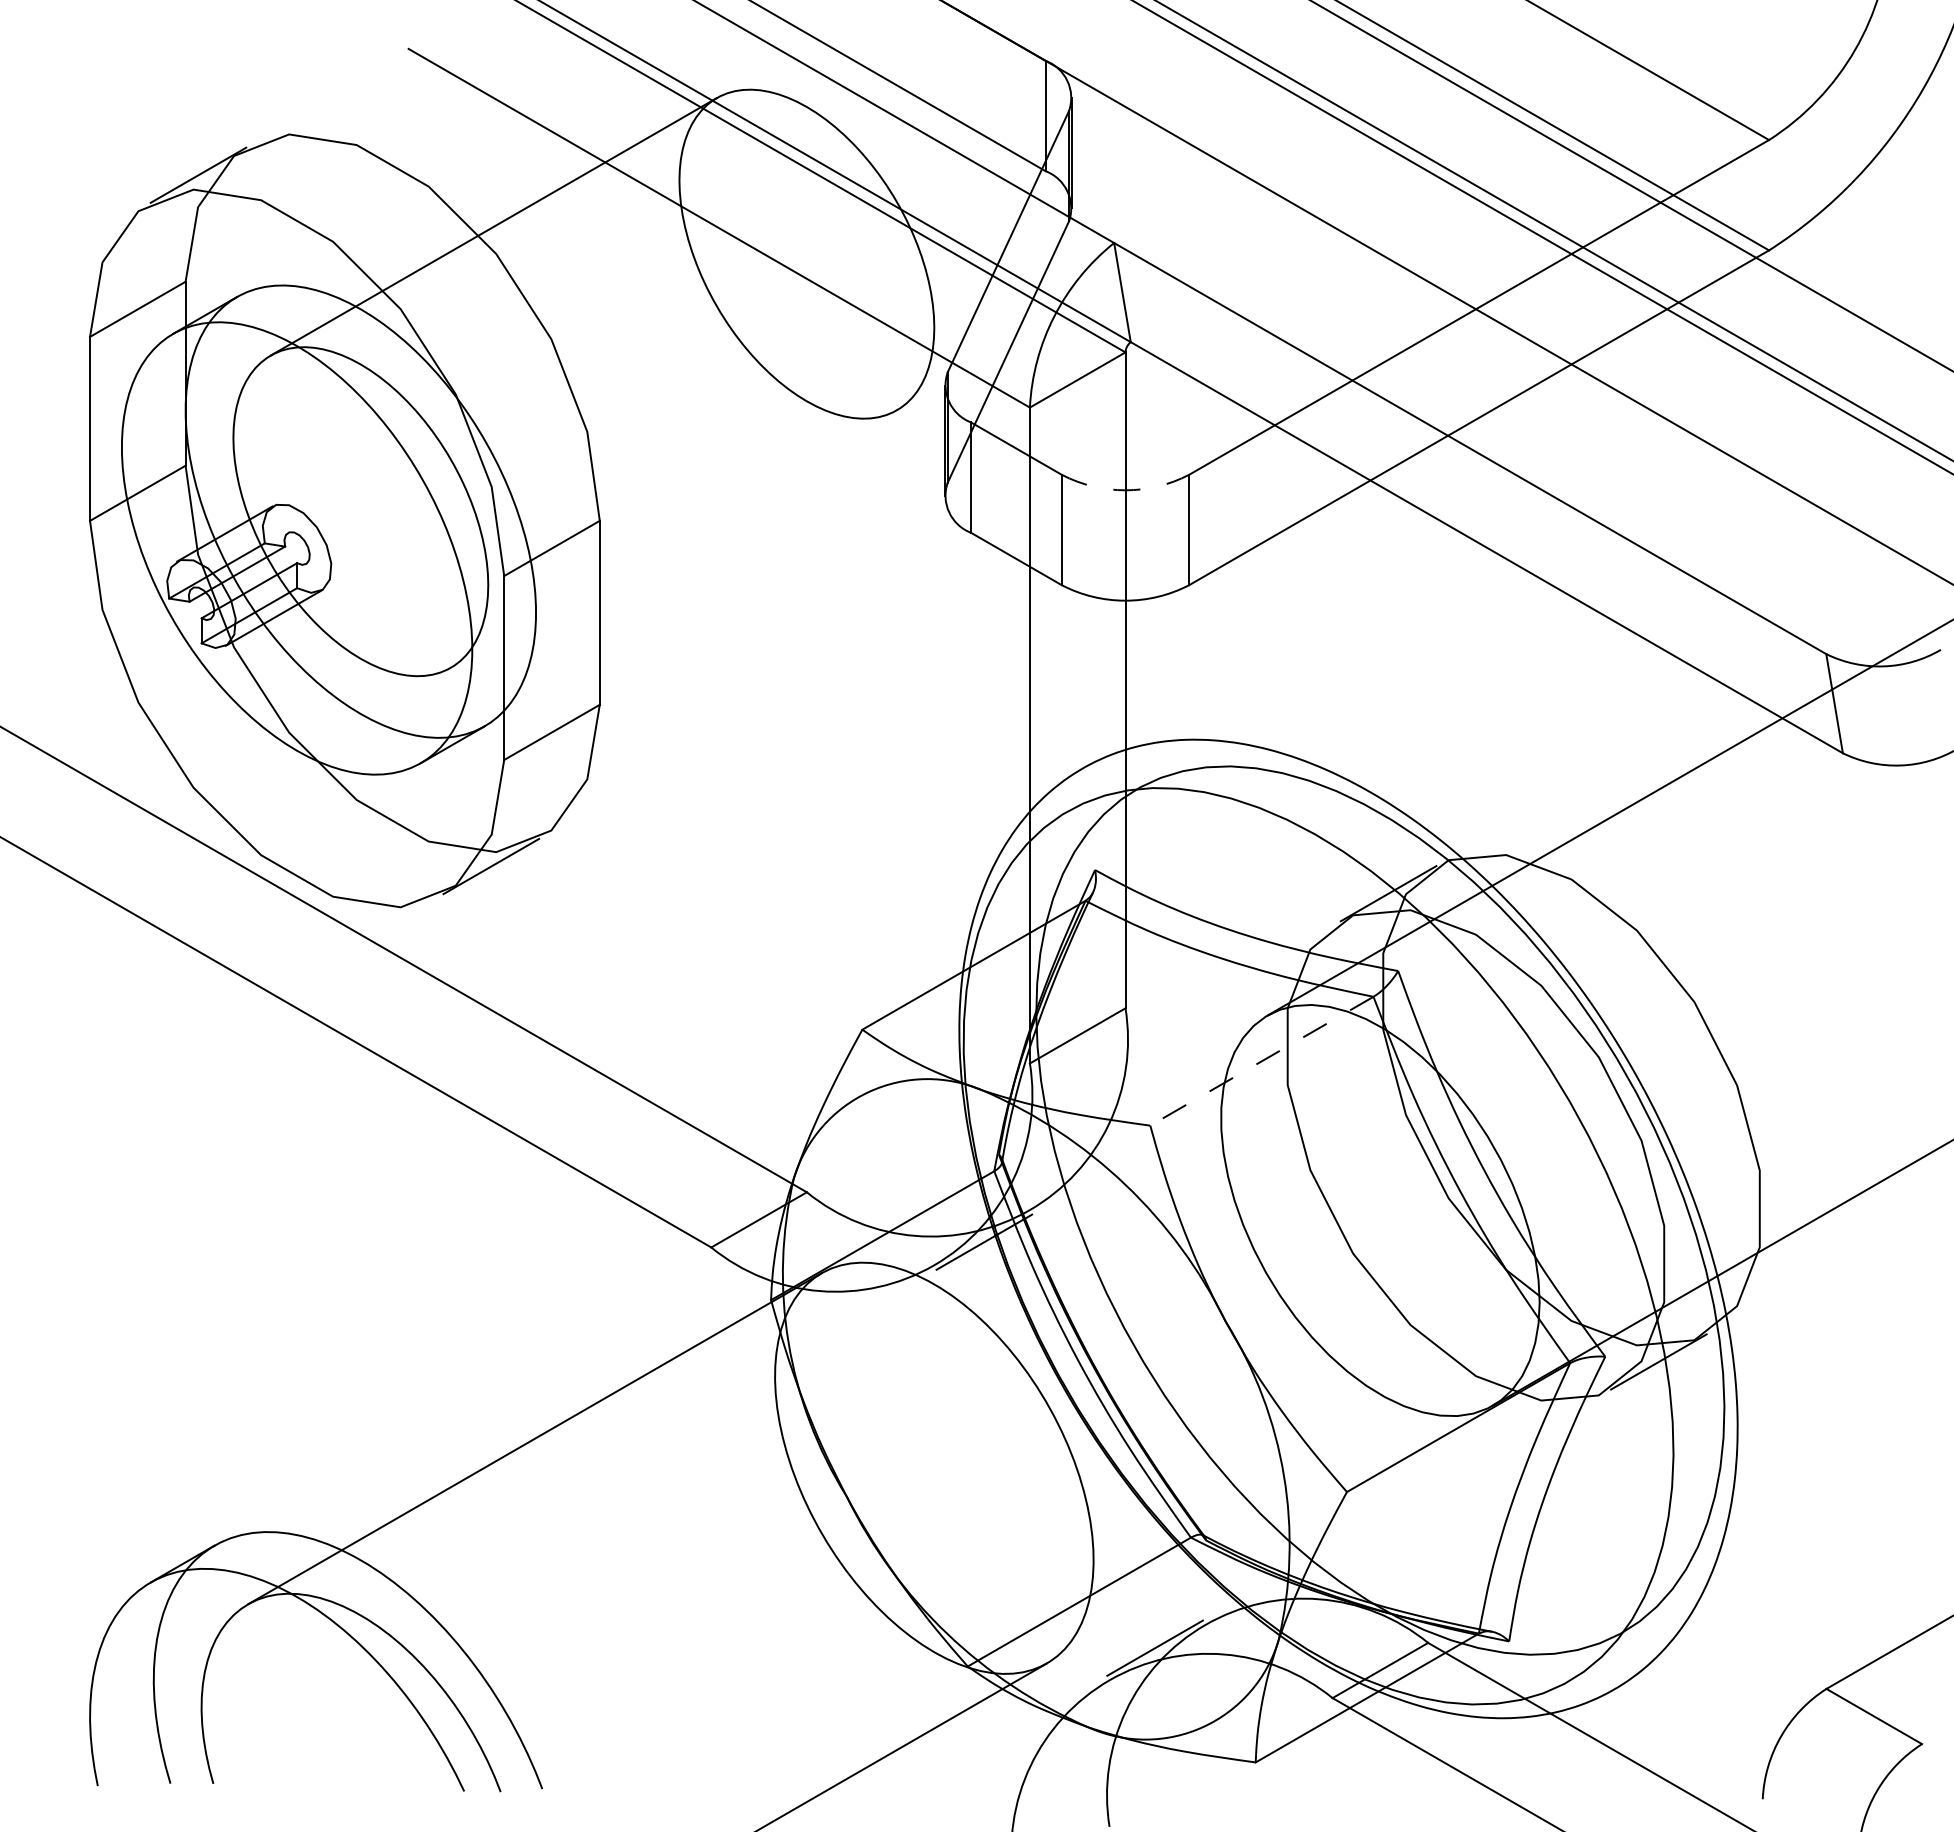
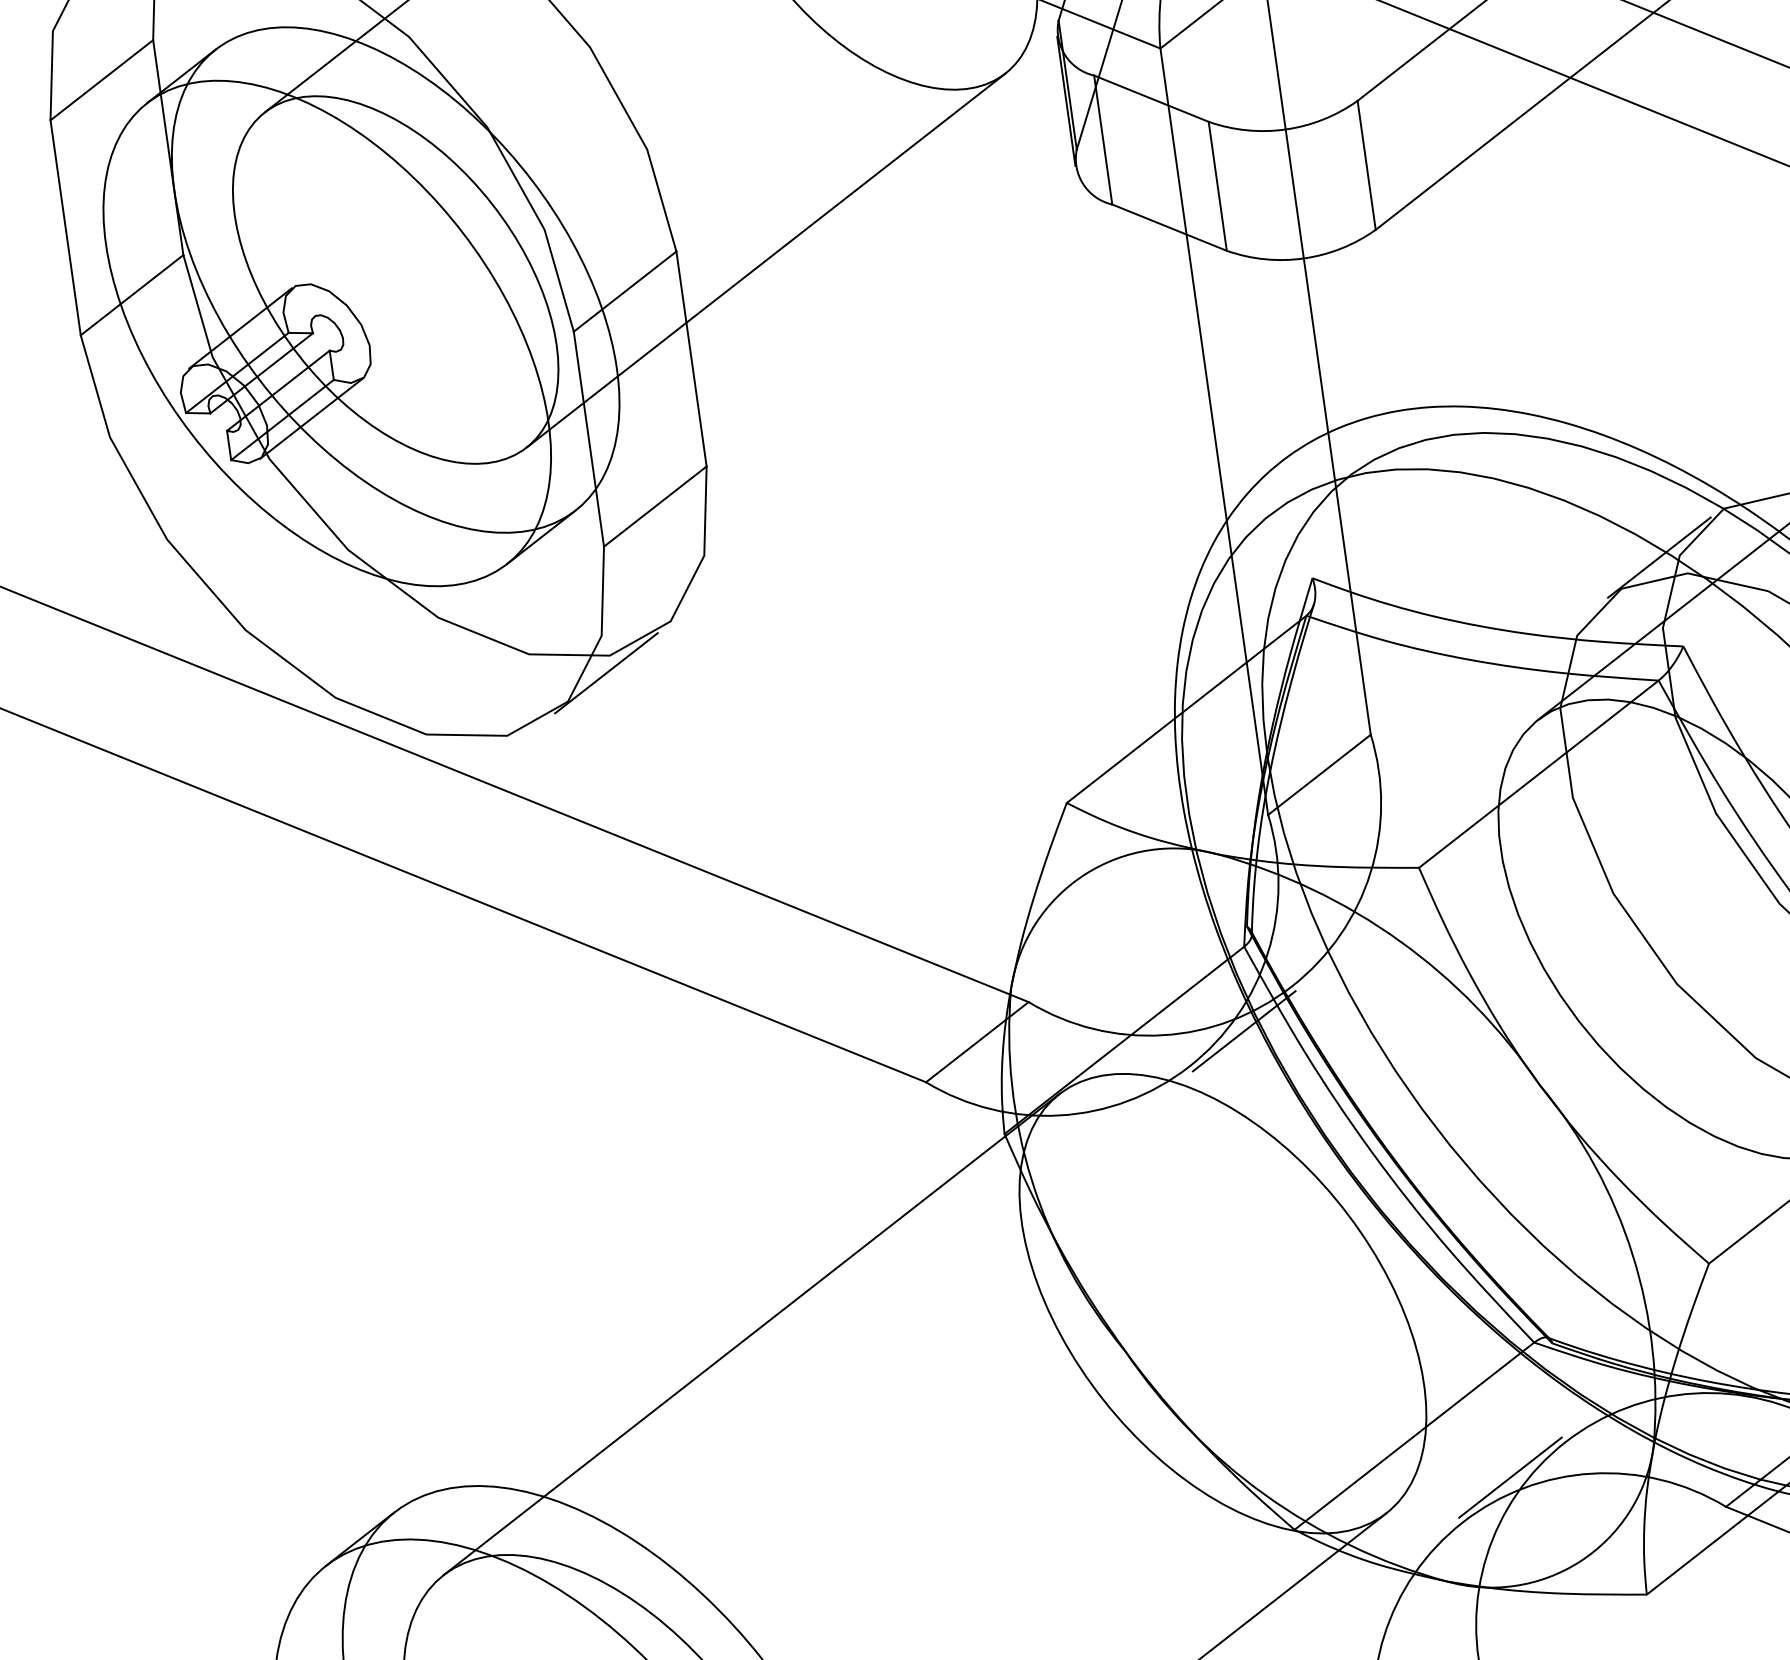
arc: (1125, 490) -> (1285, 129), dashed -> solid
line: (673, 538) -> (765, 260), added
line: (1261, 1061) -> (1538, 774), dashed -> solid

